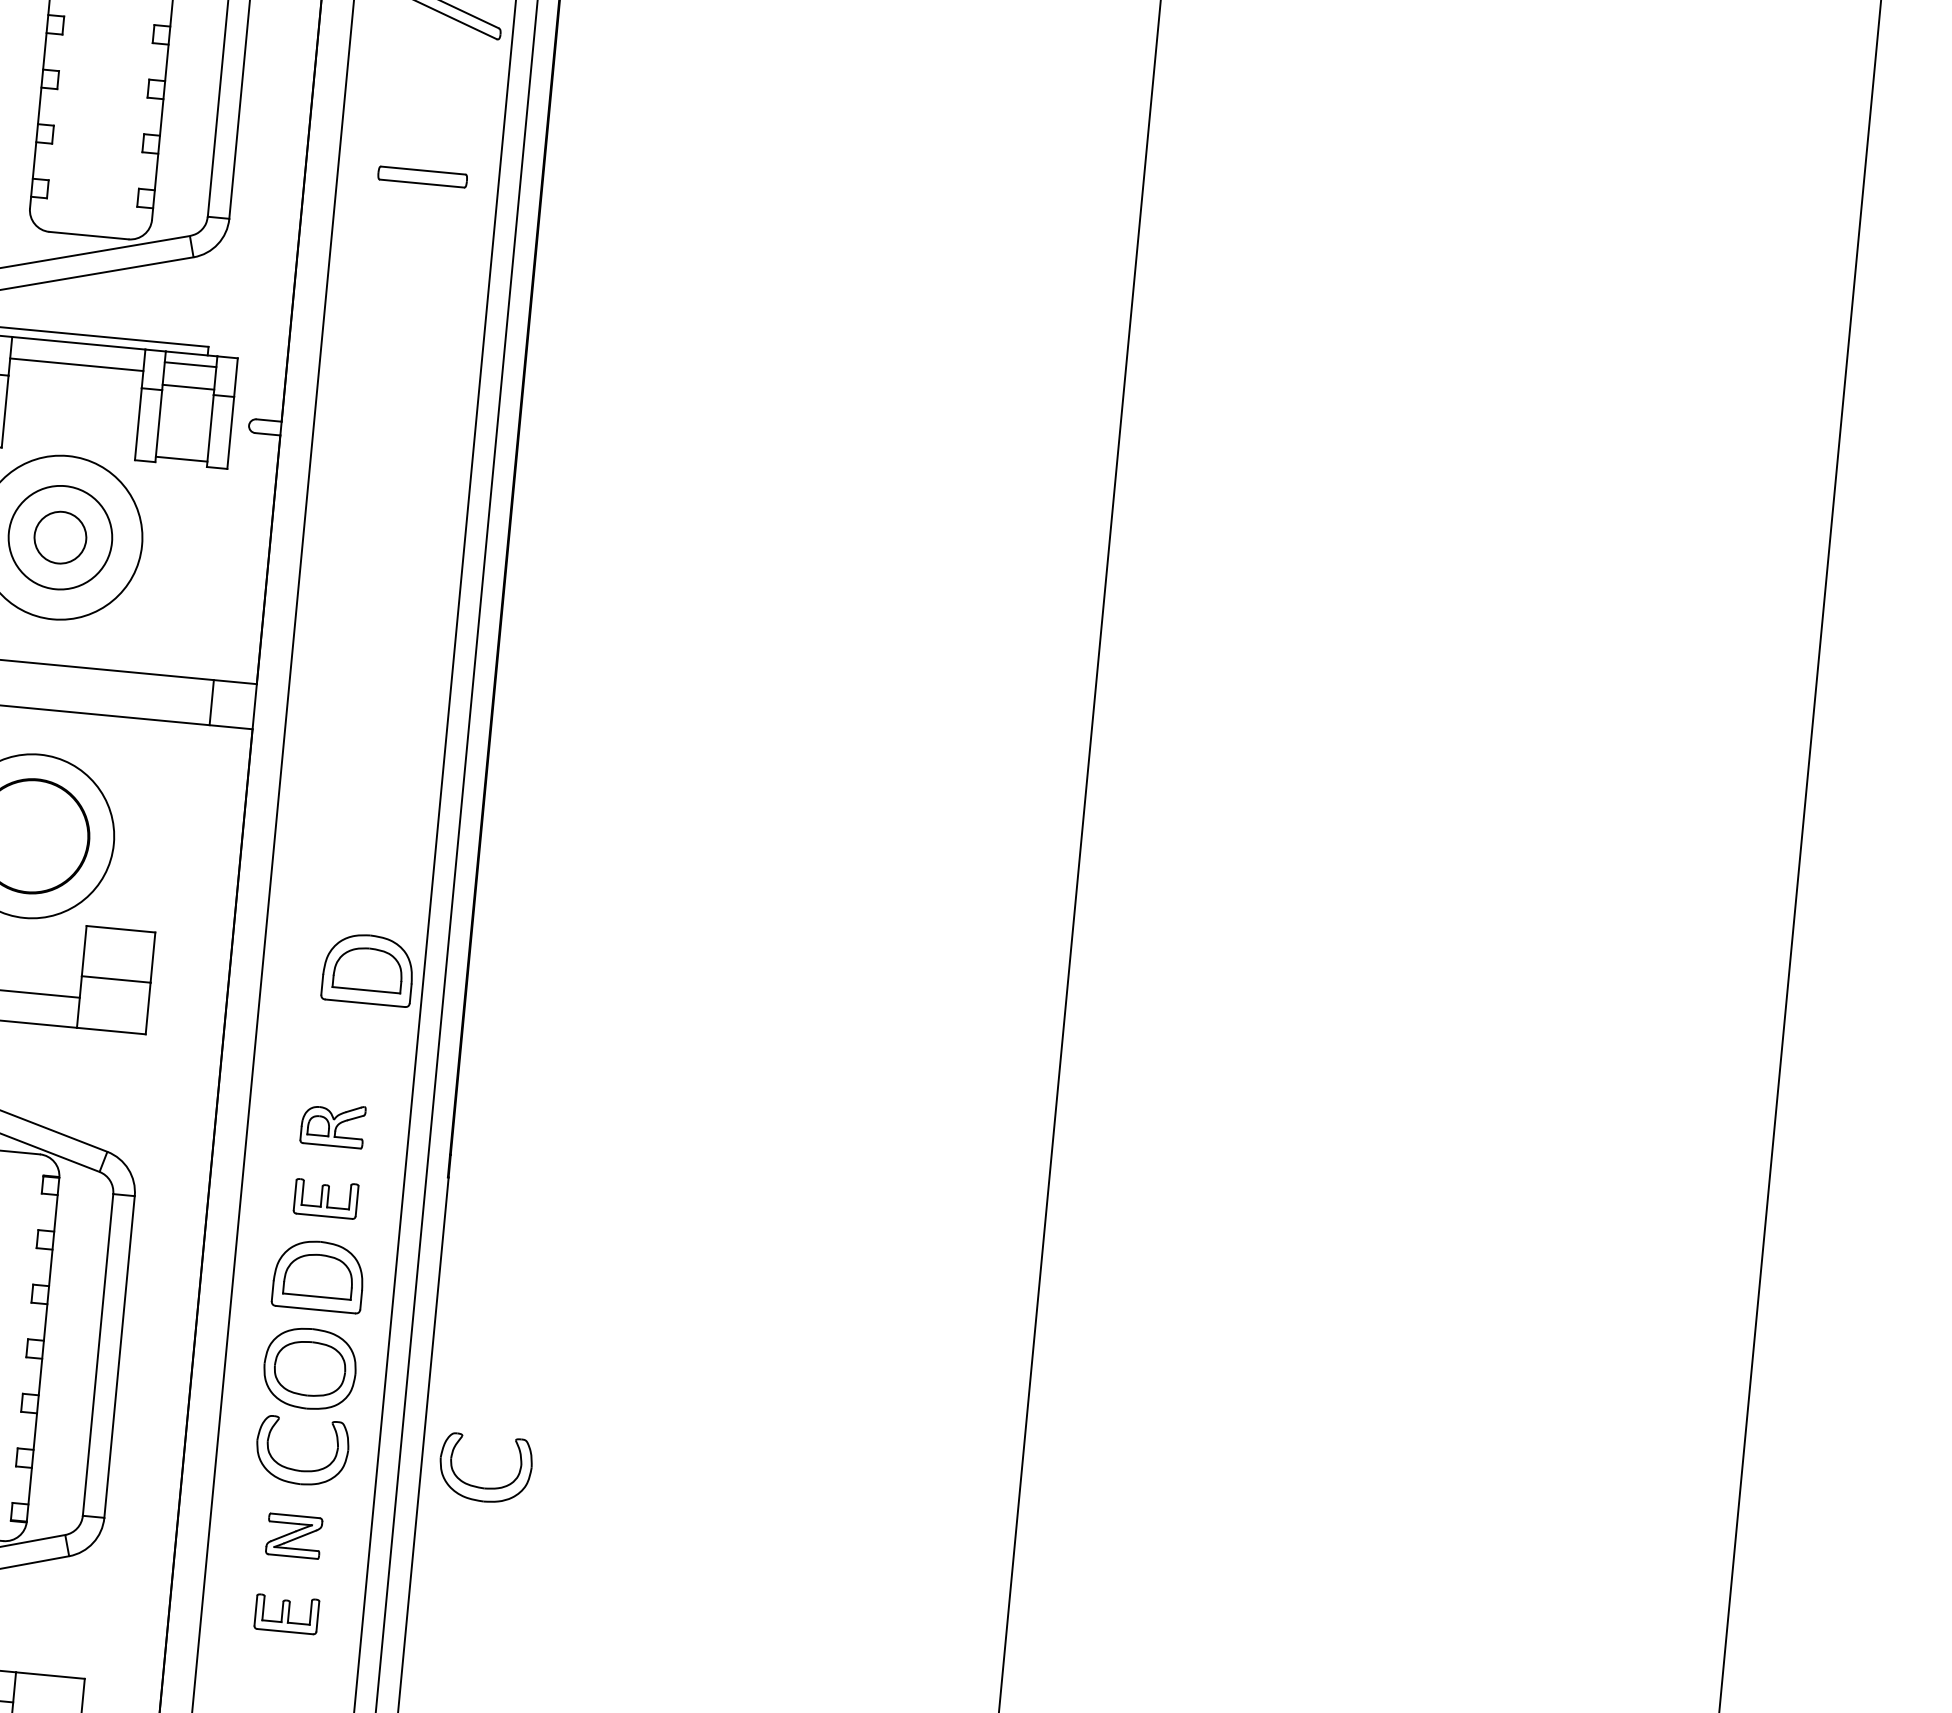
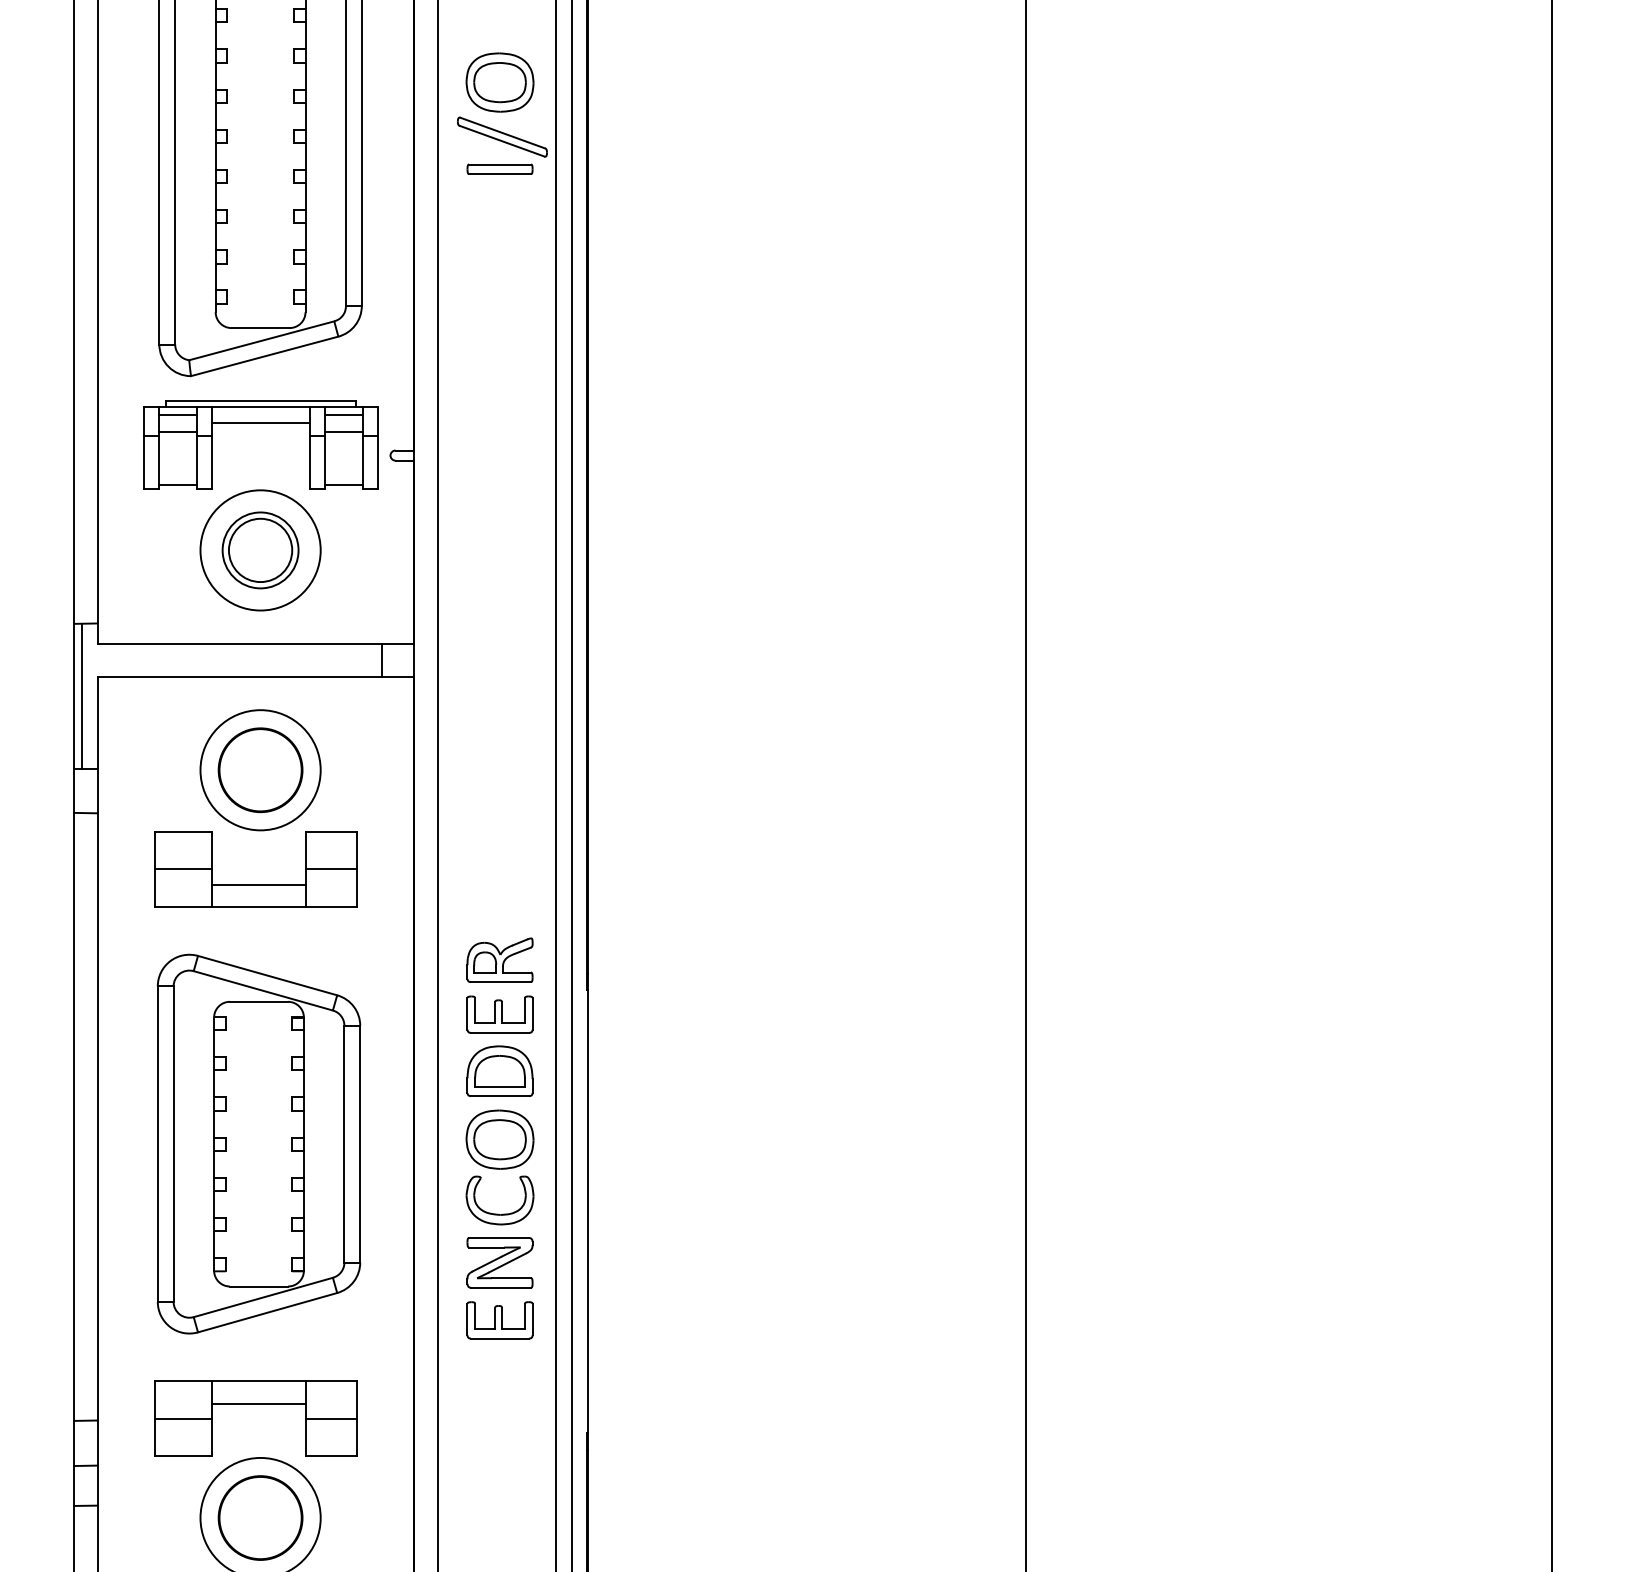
part: (422, 175) -> (499, 168), moved
circle: (60, 537) -> (260, 550), size x1.67
part: (367, 968) -> (514, 843), removed
part: (332, 1124) -> (499, 959), size x1.43
part: (325, 1198) -> (499, 1014), size x1.43
part: (481, 1486) -> (633, 1213), removed
part: (293, 1535) -> (499, 1262), size x1.67
part: (286, 1614) -> (499, 1320), size x1.43

